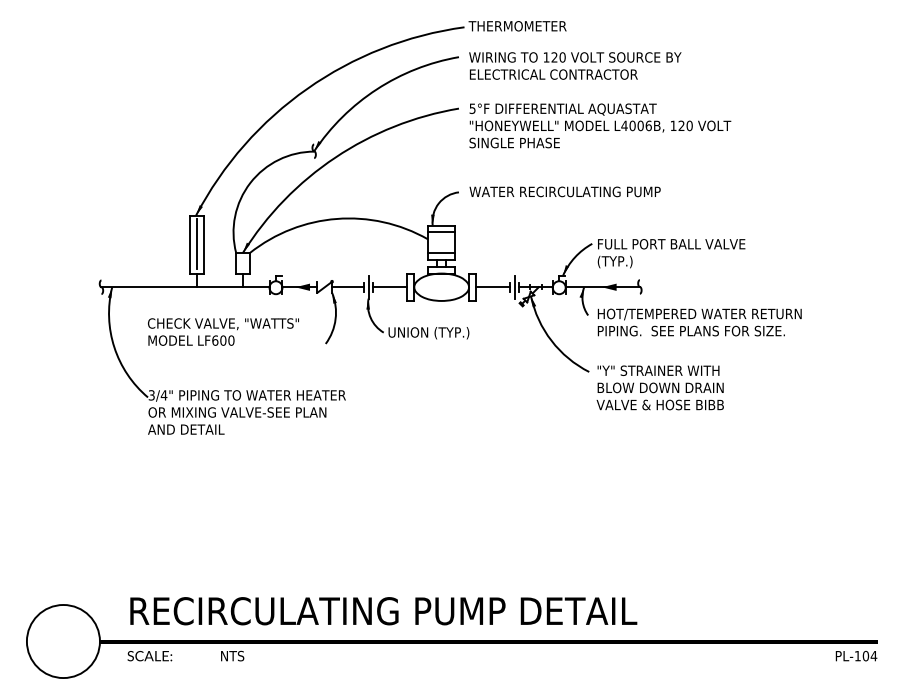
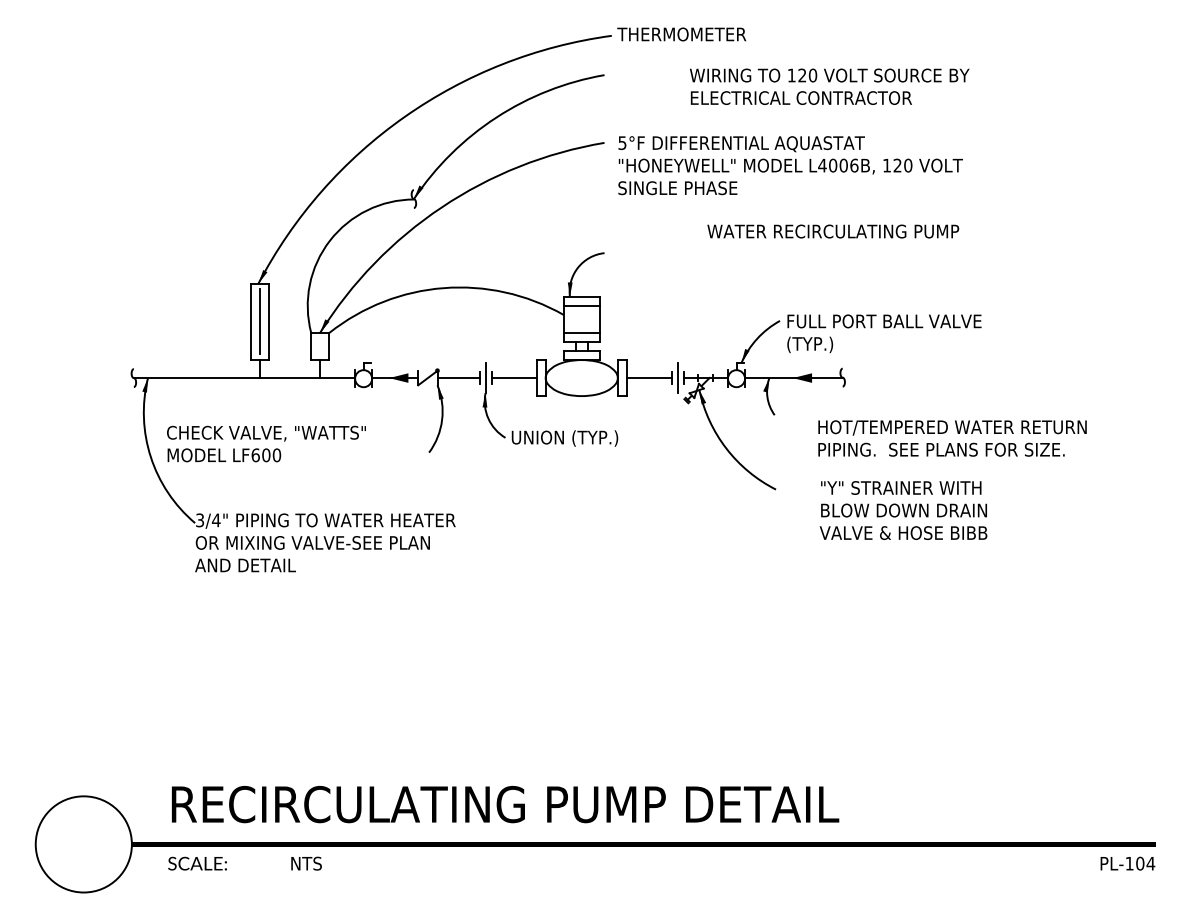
text: (575, 65) -> (829, 86), moved
text: (565, 191) -> (833, 231), moved
text: (699, 322) -> (952, 438), moved
text: (223, 331) -> (266, 443), moved
text: (660, 387) -> (903, 510), moved

